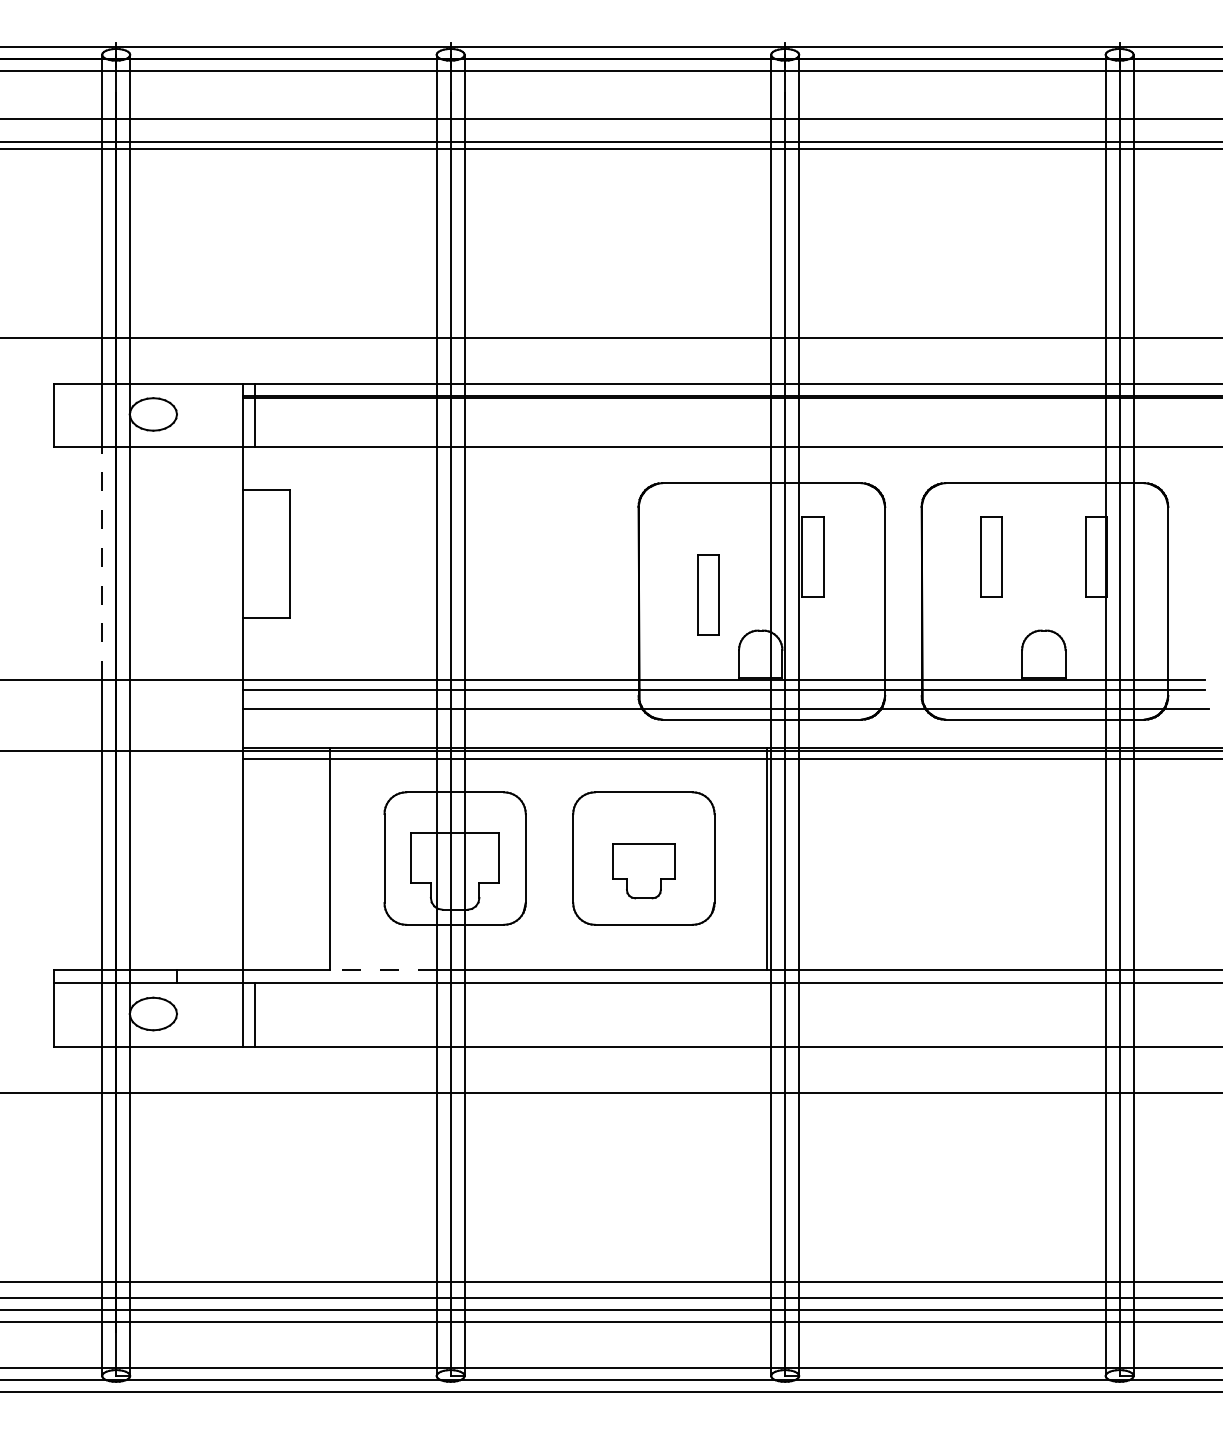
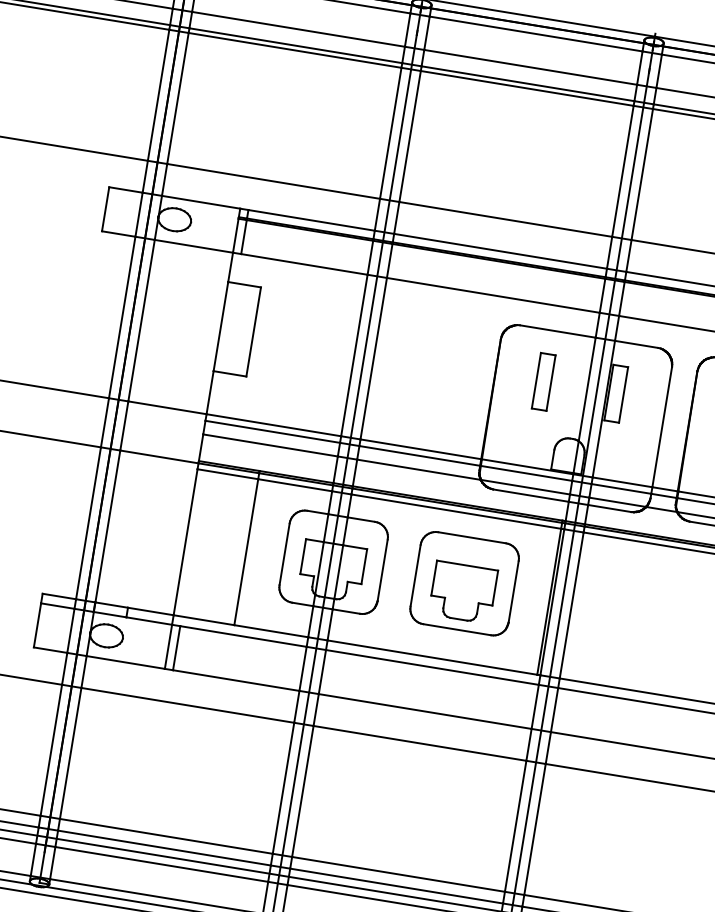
line: (102, 563) -> (122, 317), dashed -> solid
part: (708, 594) -> (543, 381), moved
part: (643, 871) -> (462, 592), size x1.43
line: (383, 969) -> (271, 631), dashed -> solid

